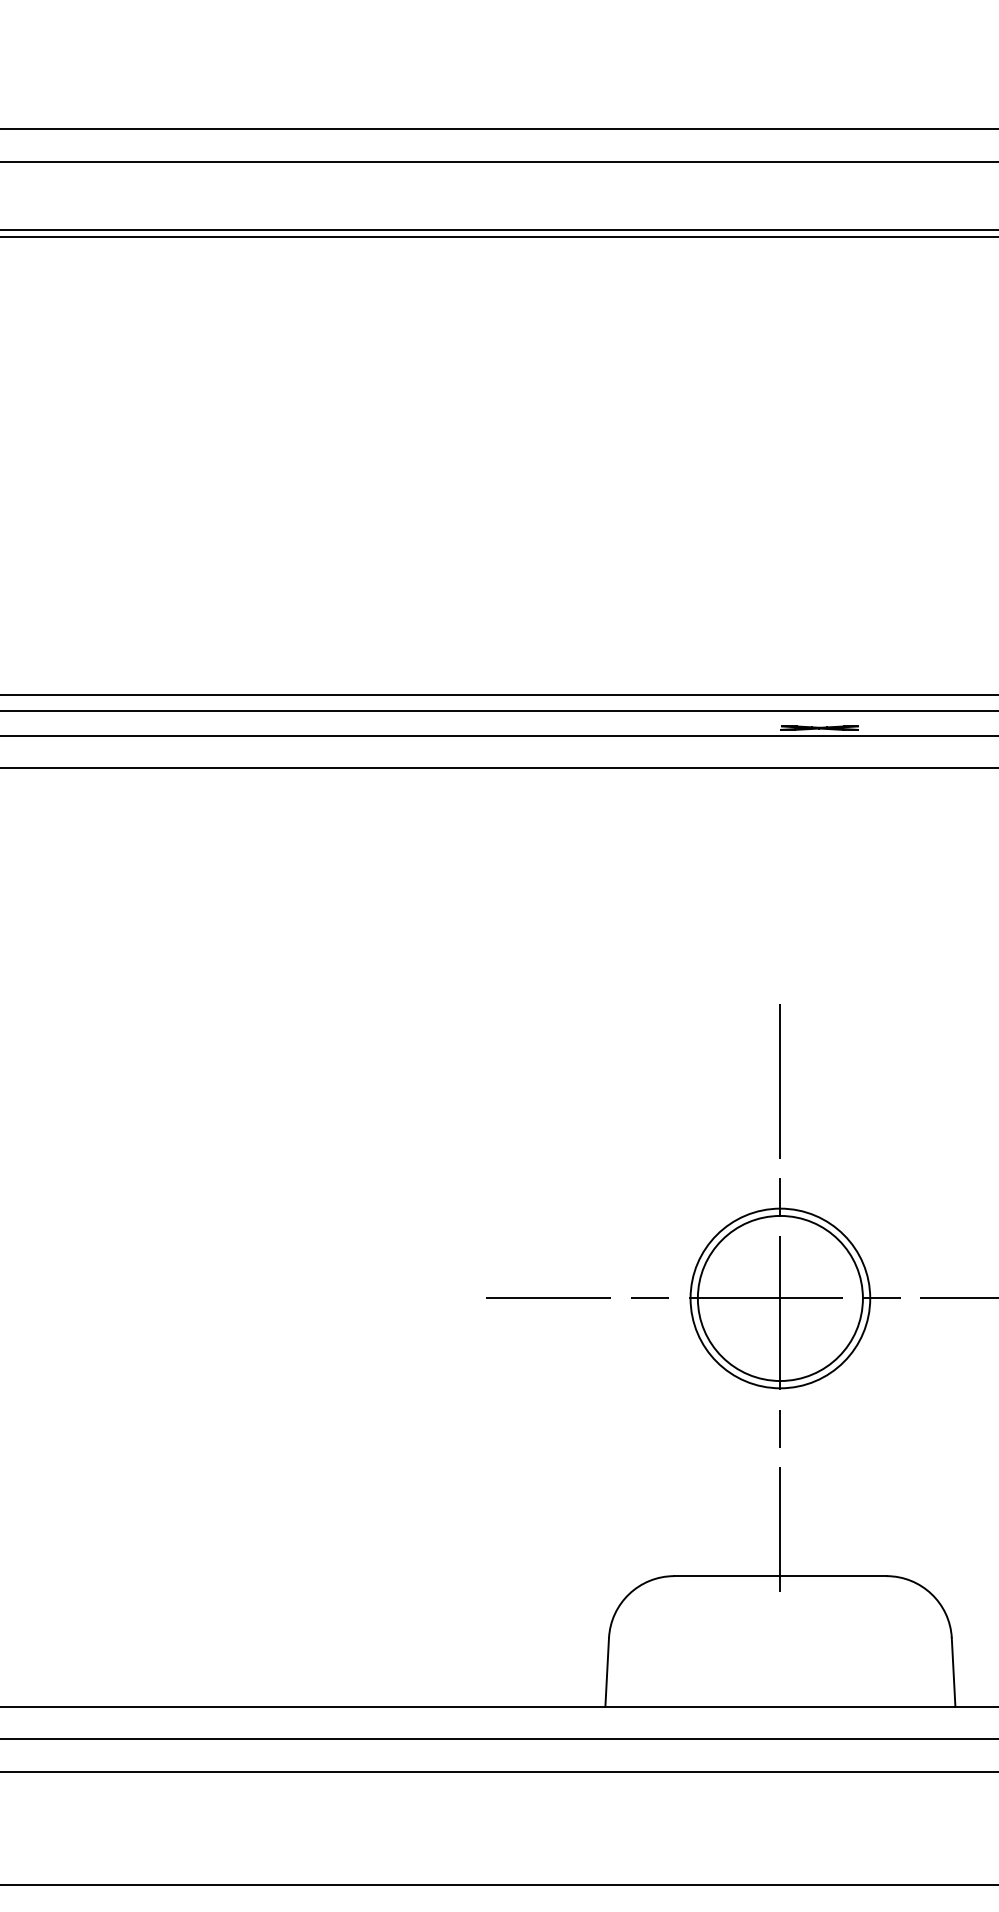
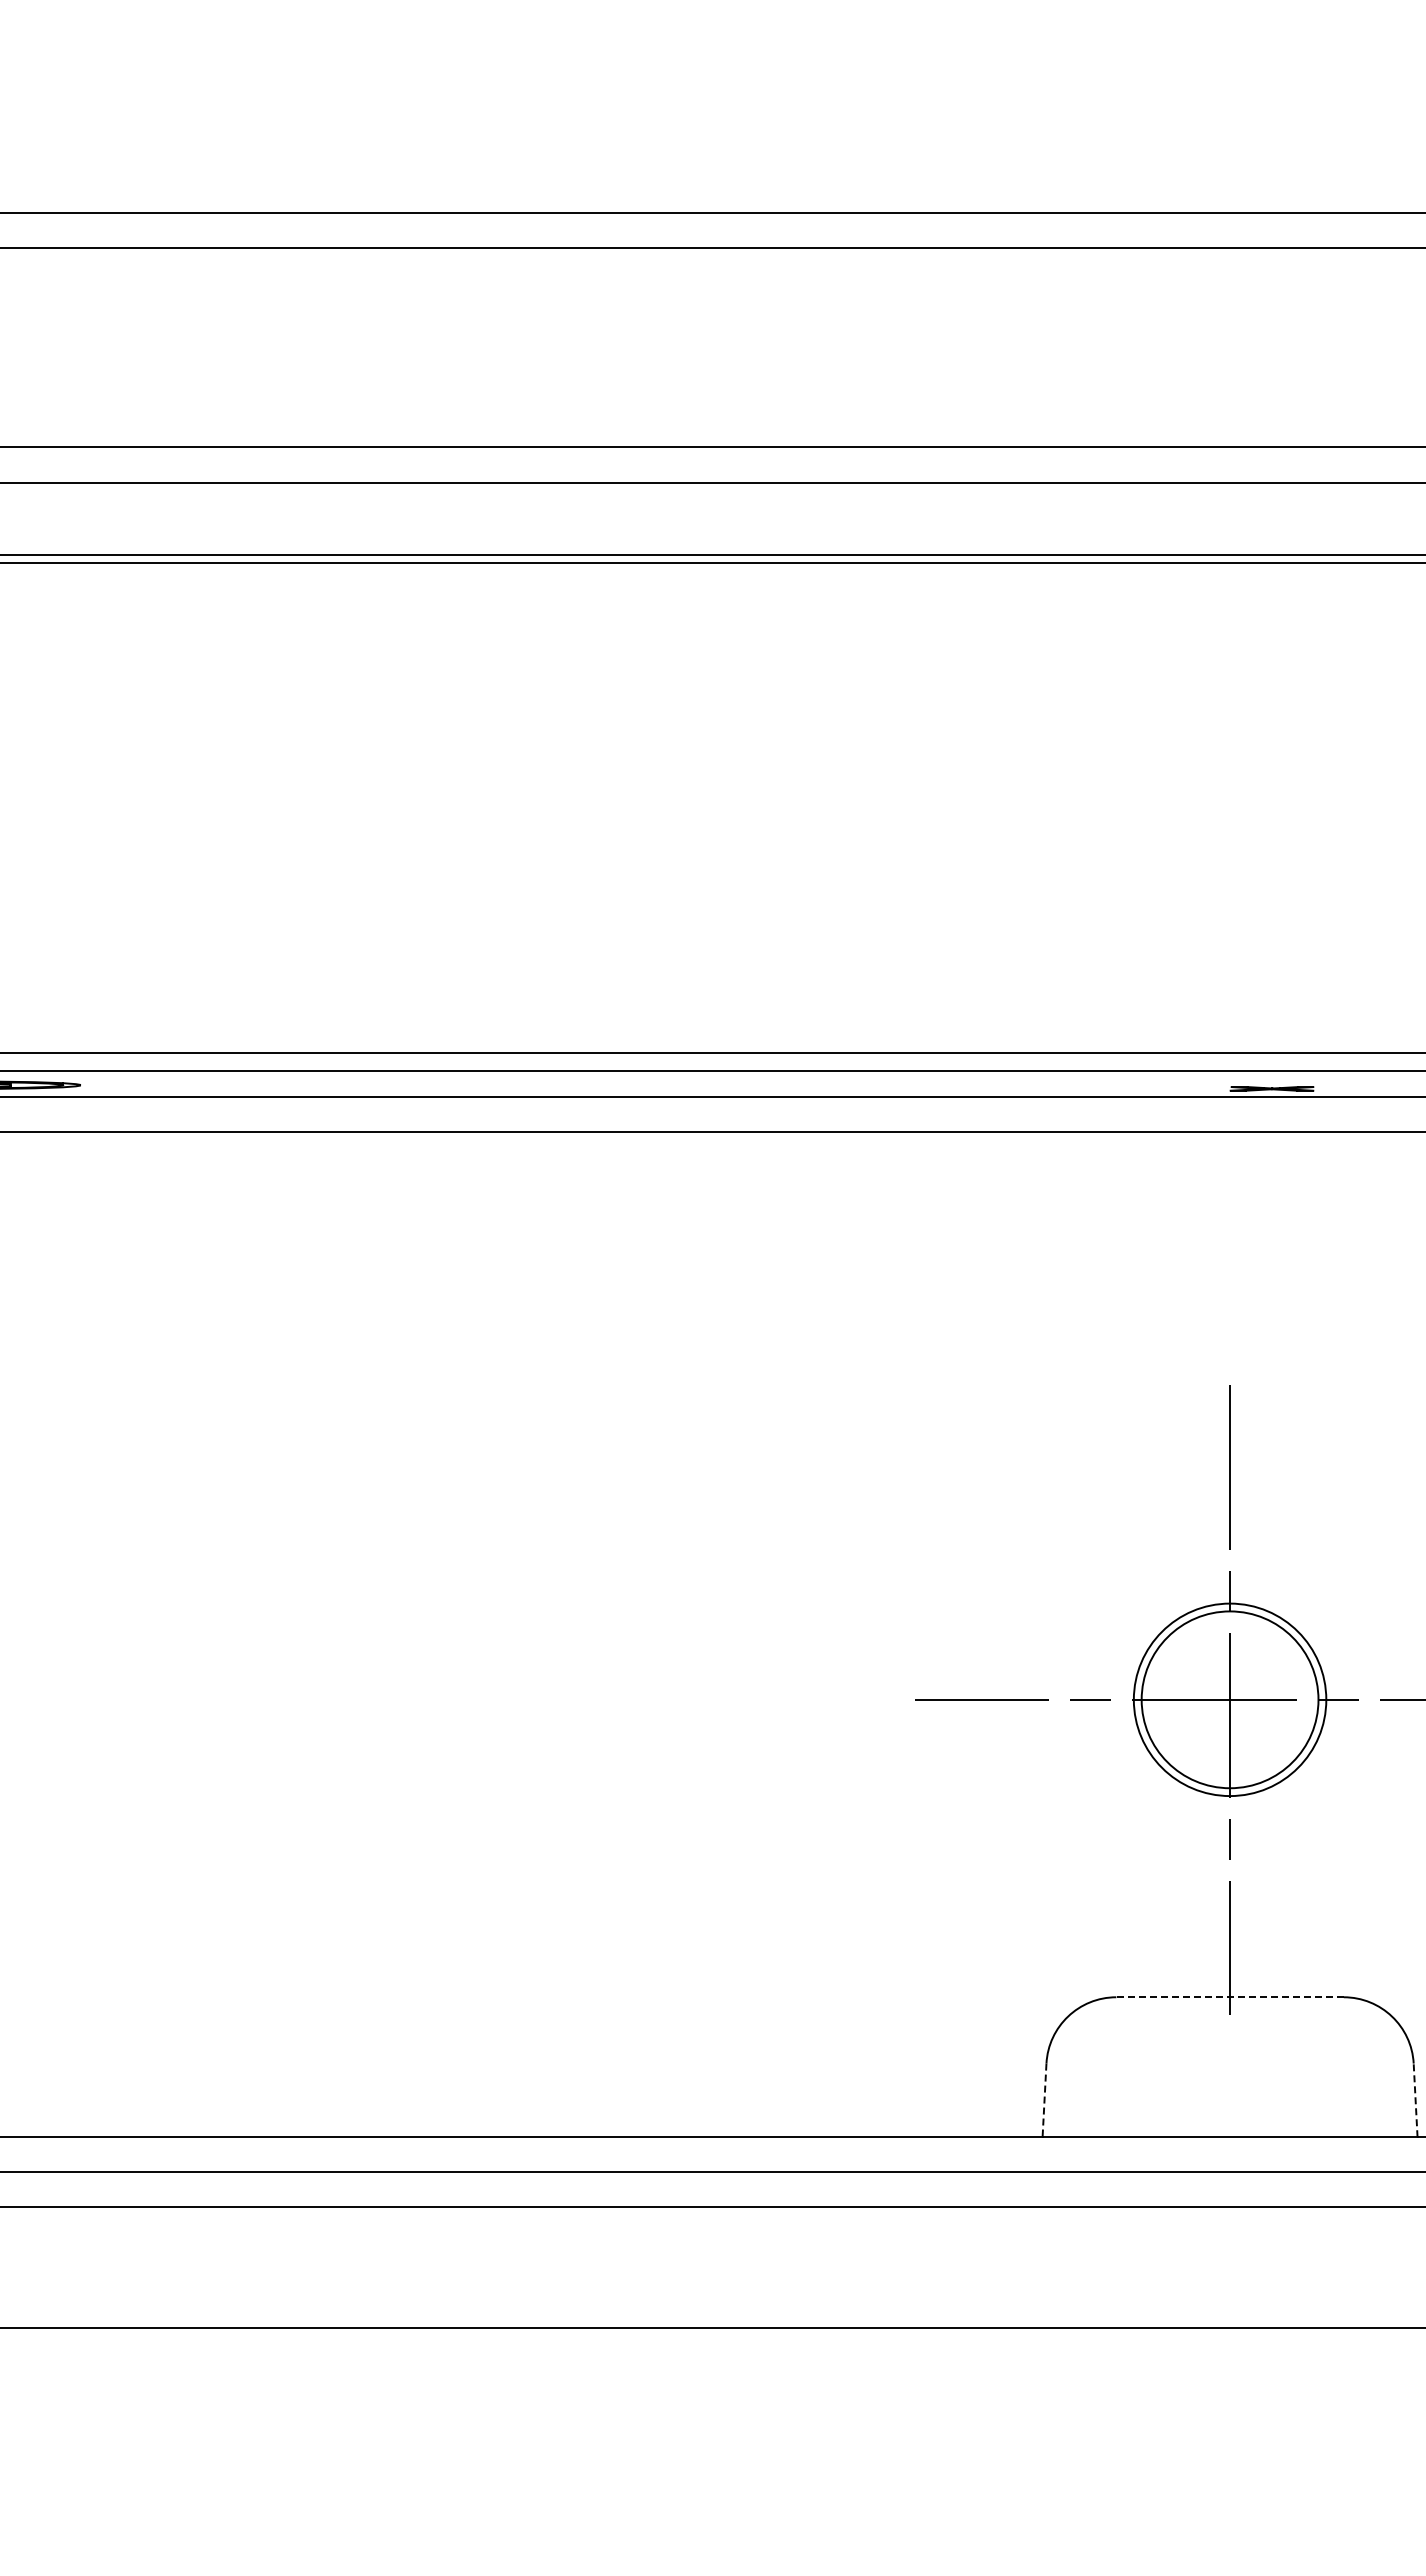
line: (780, 1576) -> (1230, 1997), solid -> dashed
line: (607, 1672) -> (1044, 2100), solid -> dashed
line: (953, 1672) -> (1415, 2100), solid -> dashed

